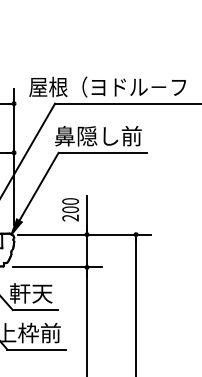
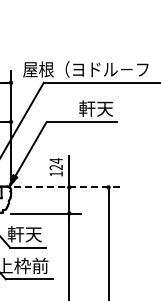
text: (98, 135) -> (78, 108), 鼻隠し前 -> 軒天
text: (69, 209) -> (55, 167), 200 -> 124
line: (84, 234) -> (67, 187), solid -> dashed

